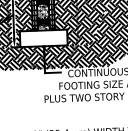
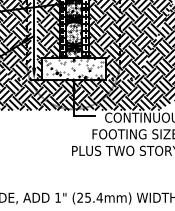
hatch: (42, 38) -> (72, 68), added

